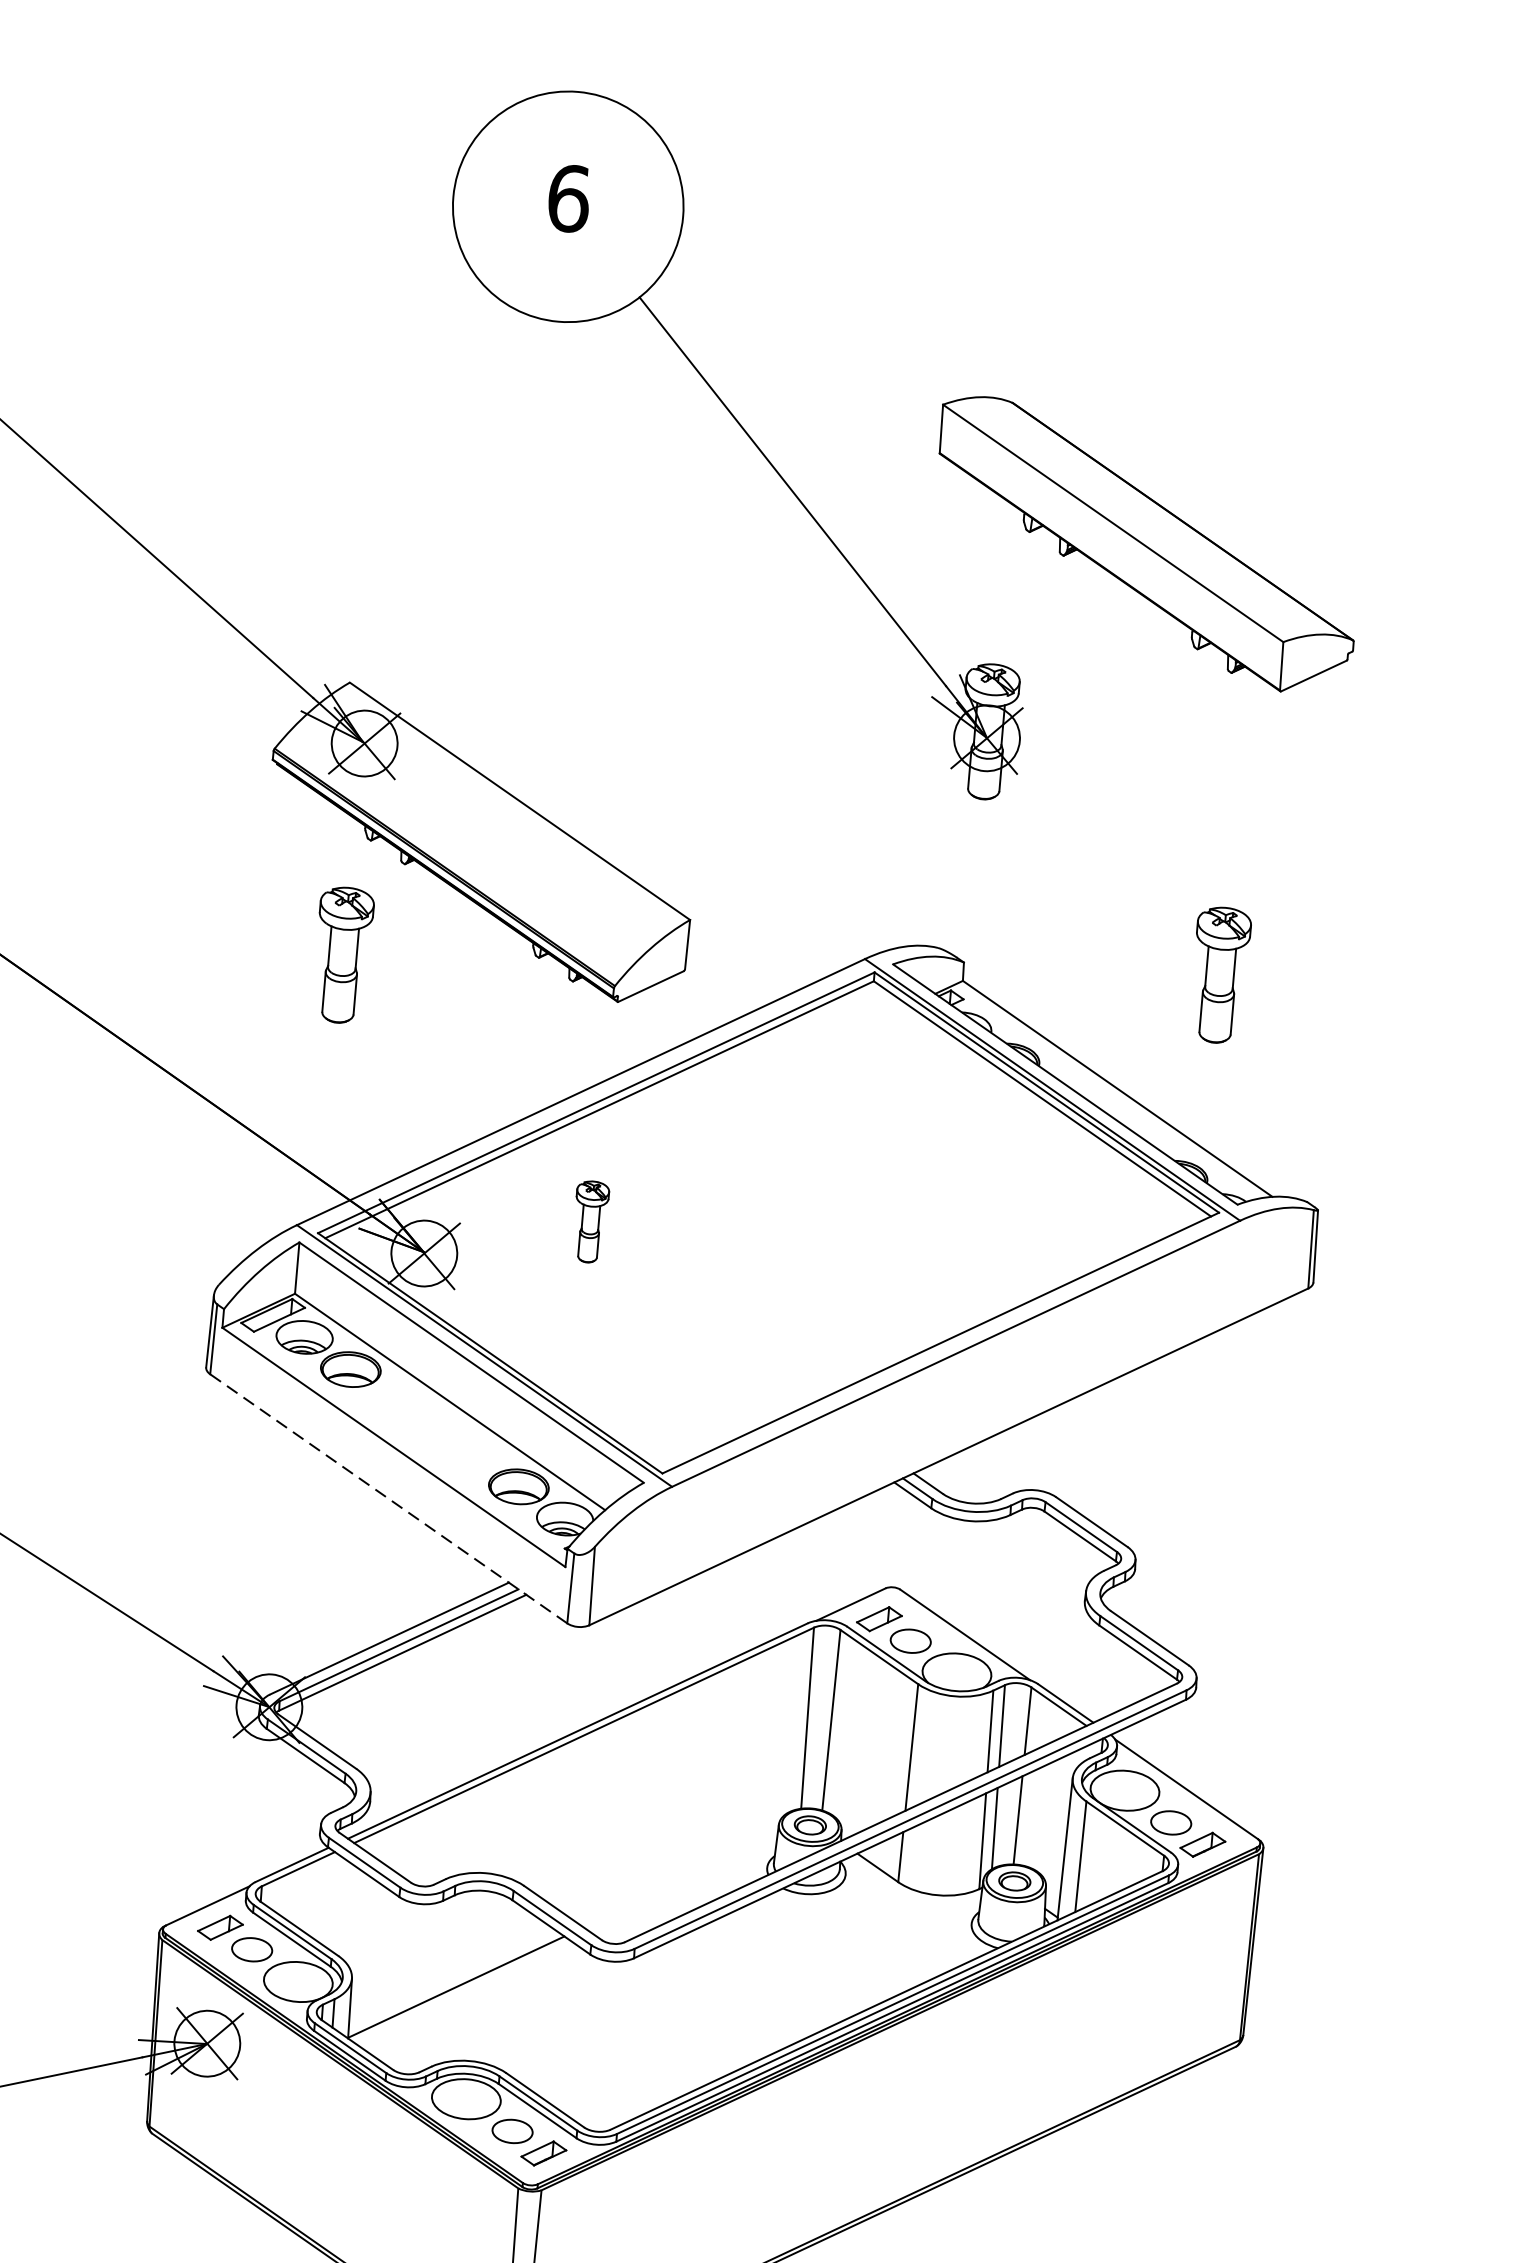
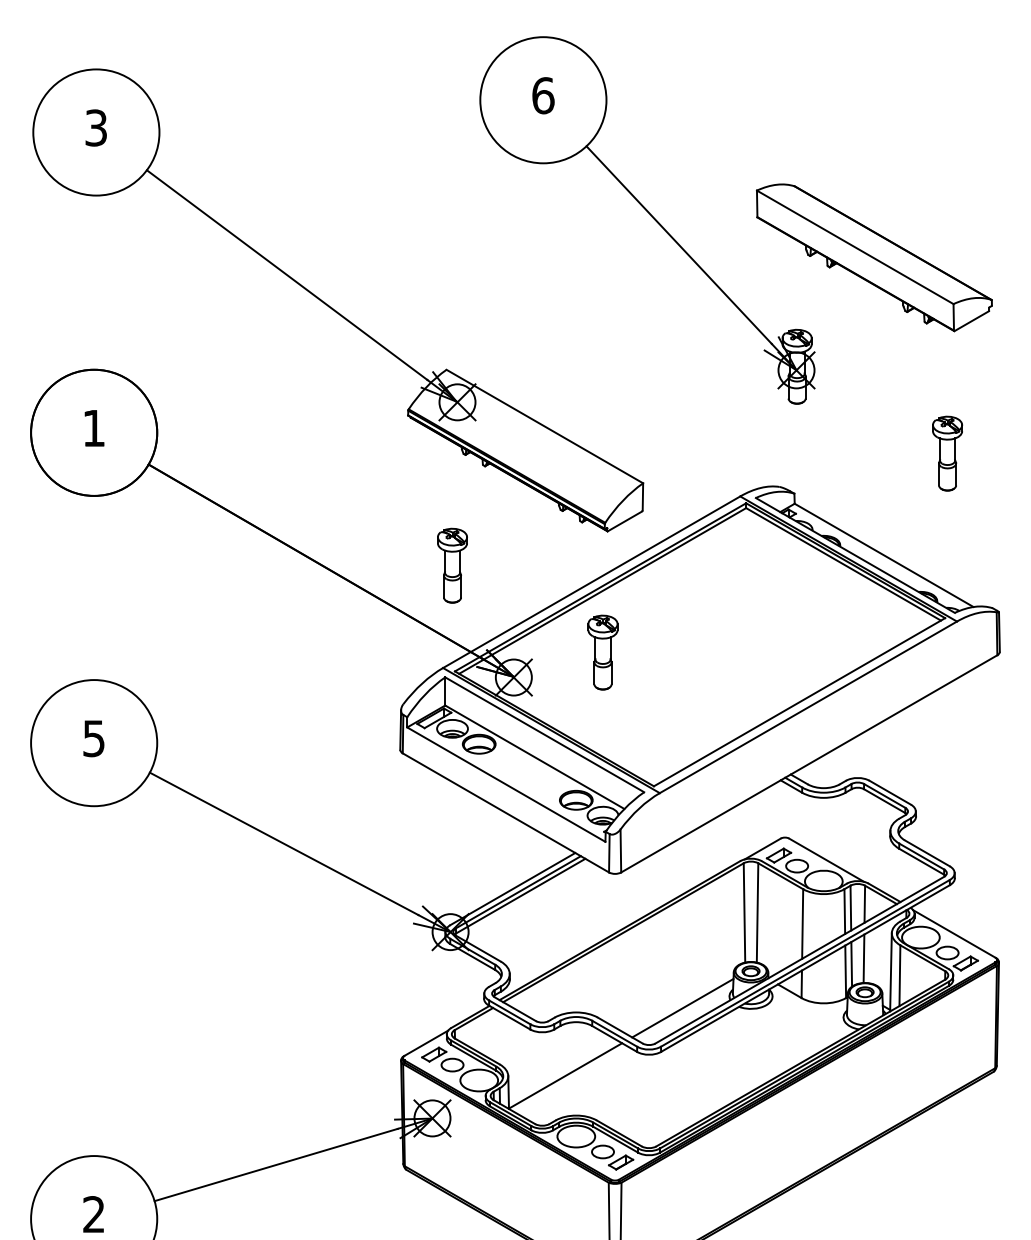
part: (342, 954) -> (452, 565), moved
part: (1219, 974) -> (947, 453), moved
part: (589, 1221) -> (602, 652), size x1.67
line: (388, 1497) -> (505, 812), dashed -> solid
line: (679, 1880) -> (682, 1007), added

